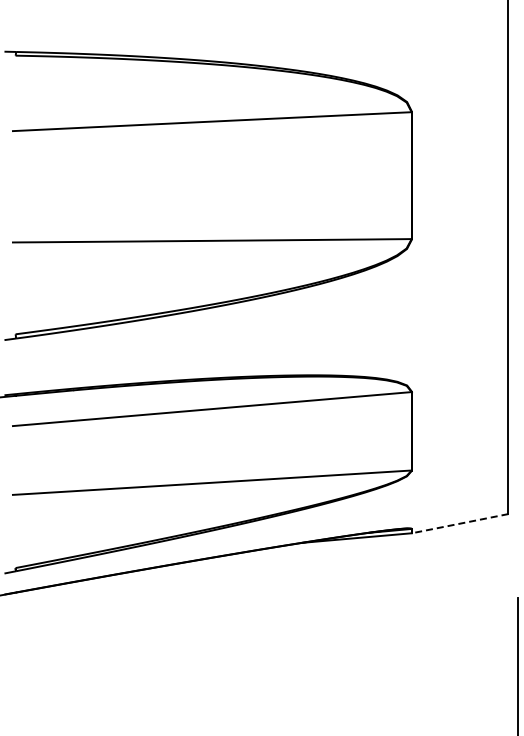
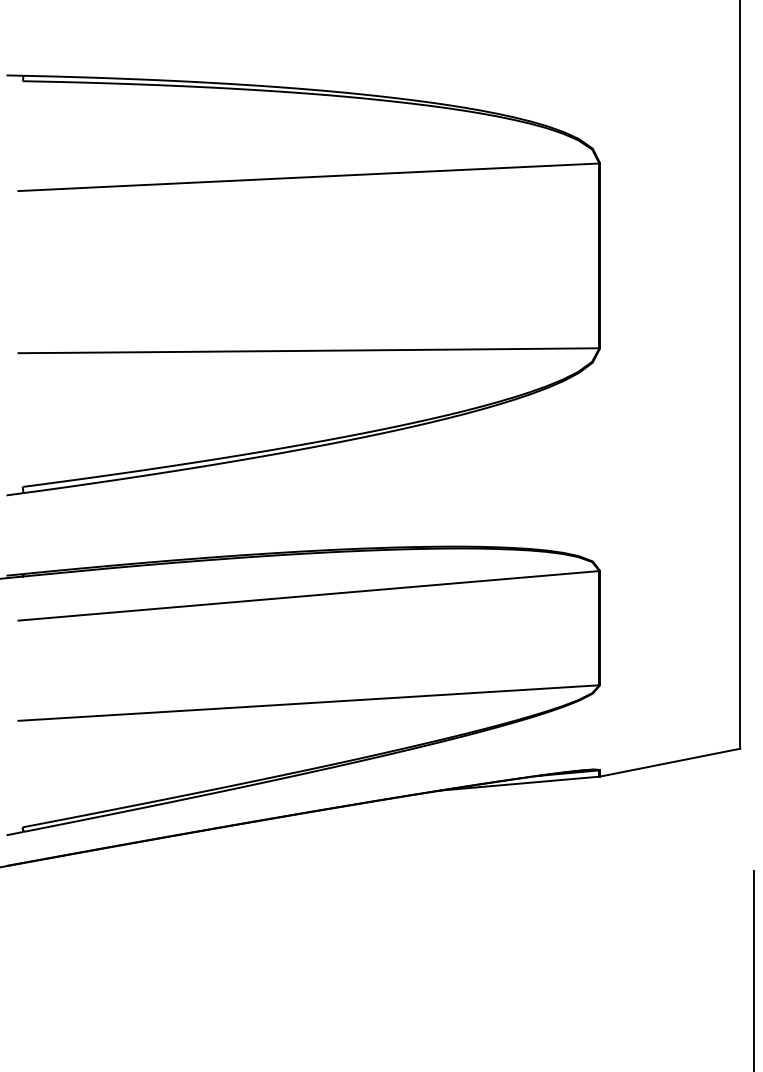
line: (459, 523) -> (669, 762), dashed -> solid

